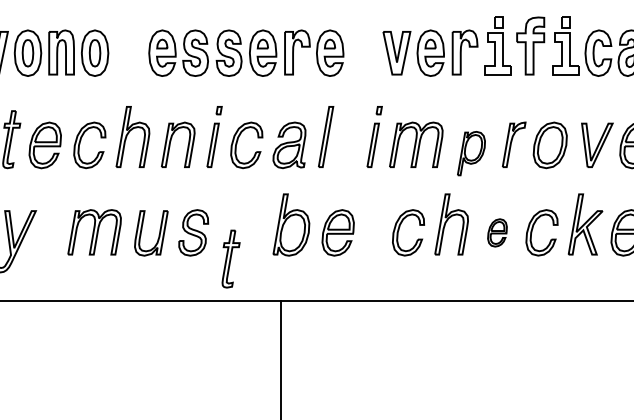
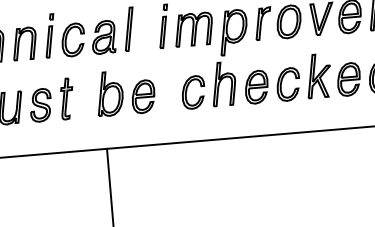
part: (471, 153) -> (233, 32), size x1.43
part: (497, 232) -> (256, 86), size x1.67
part: (230, 258) -> (66, 98), moved

